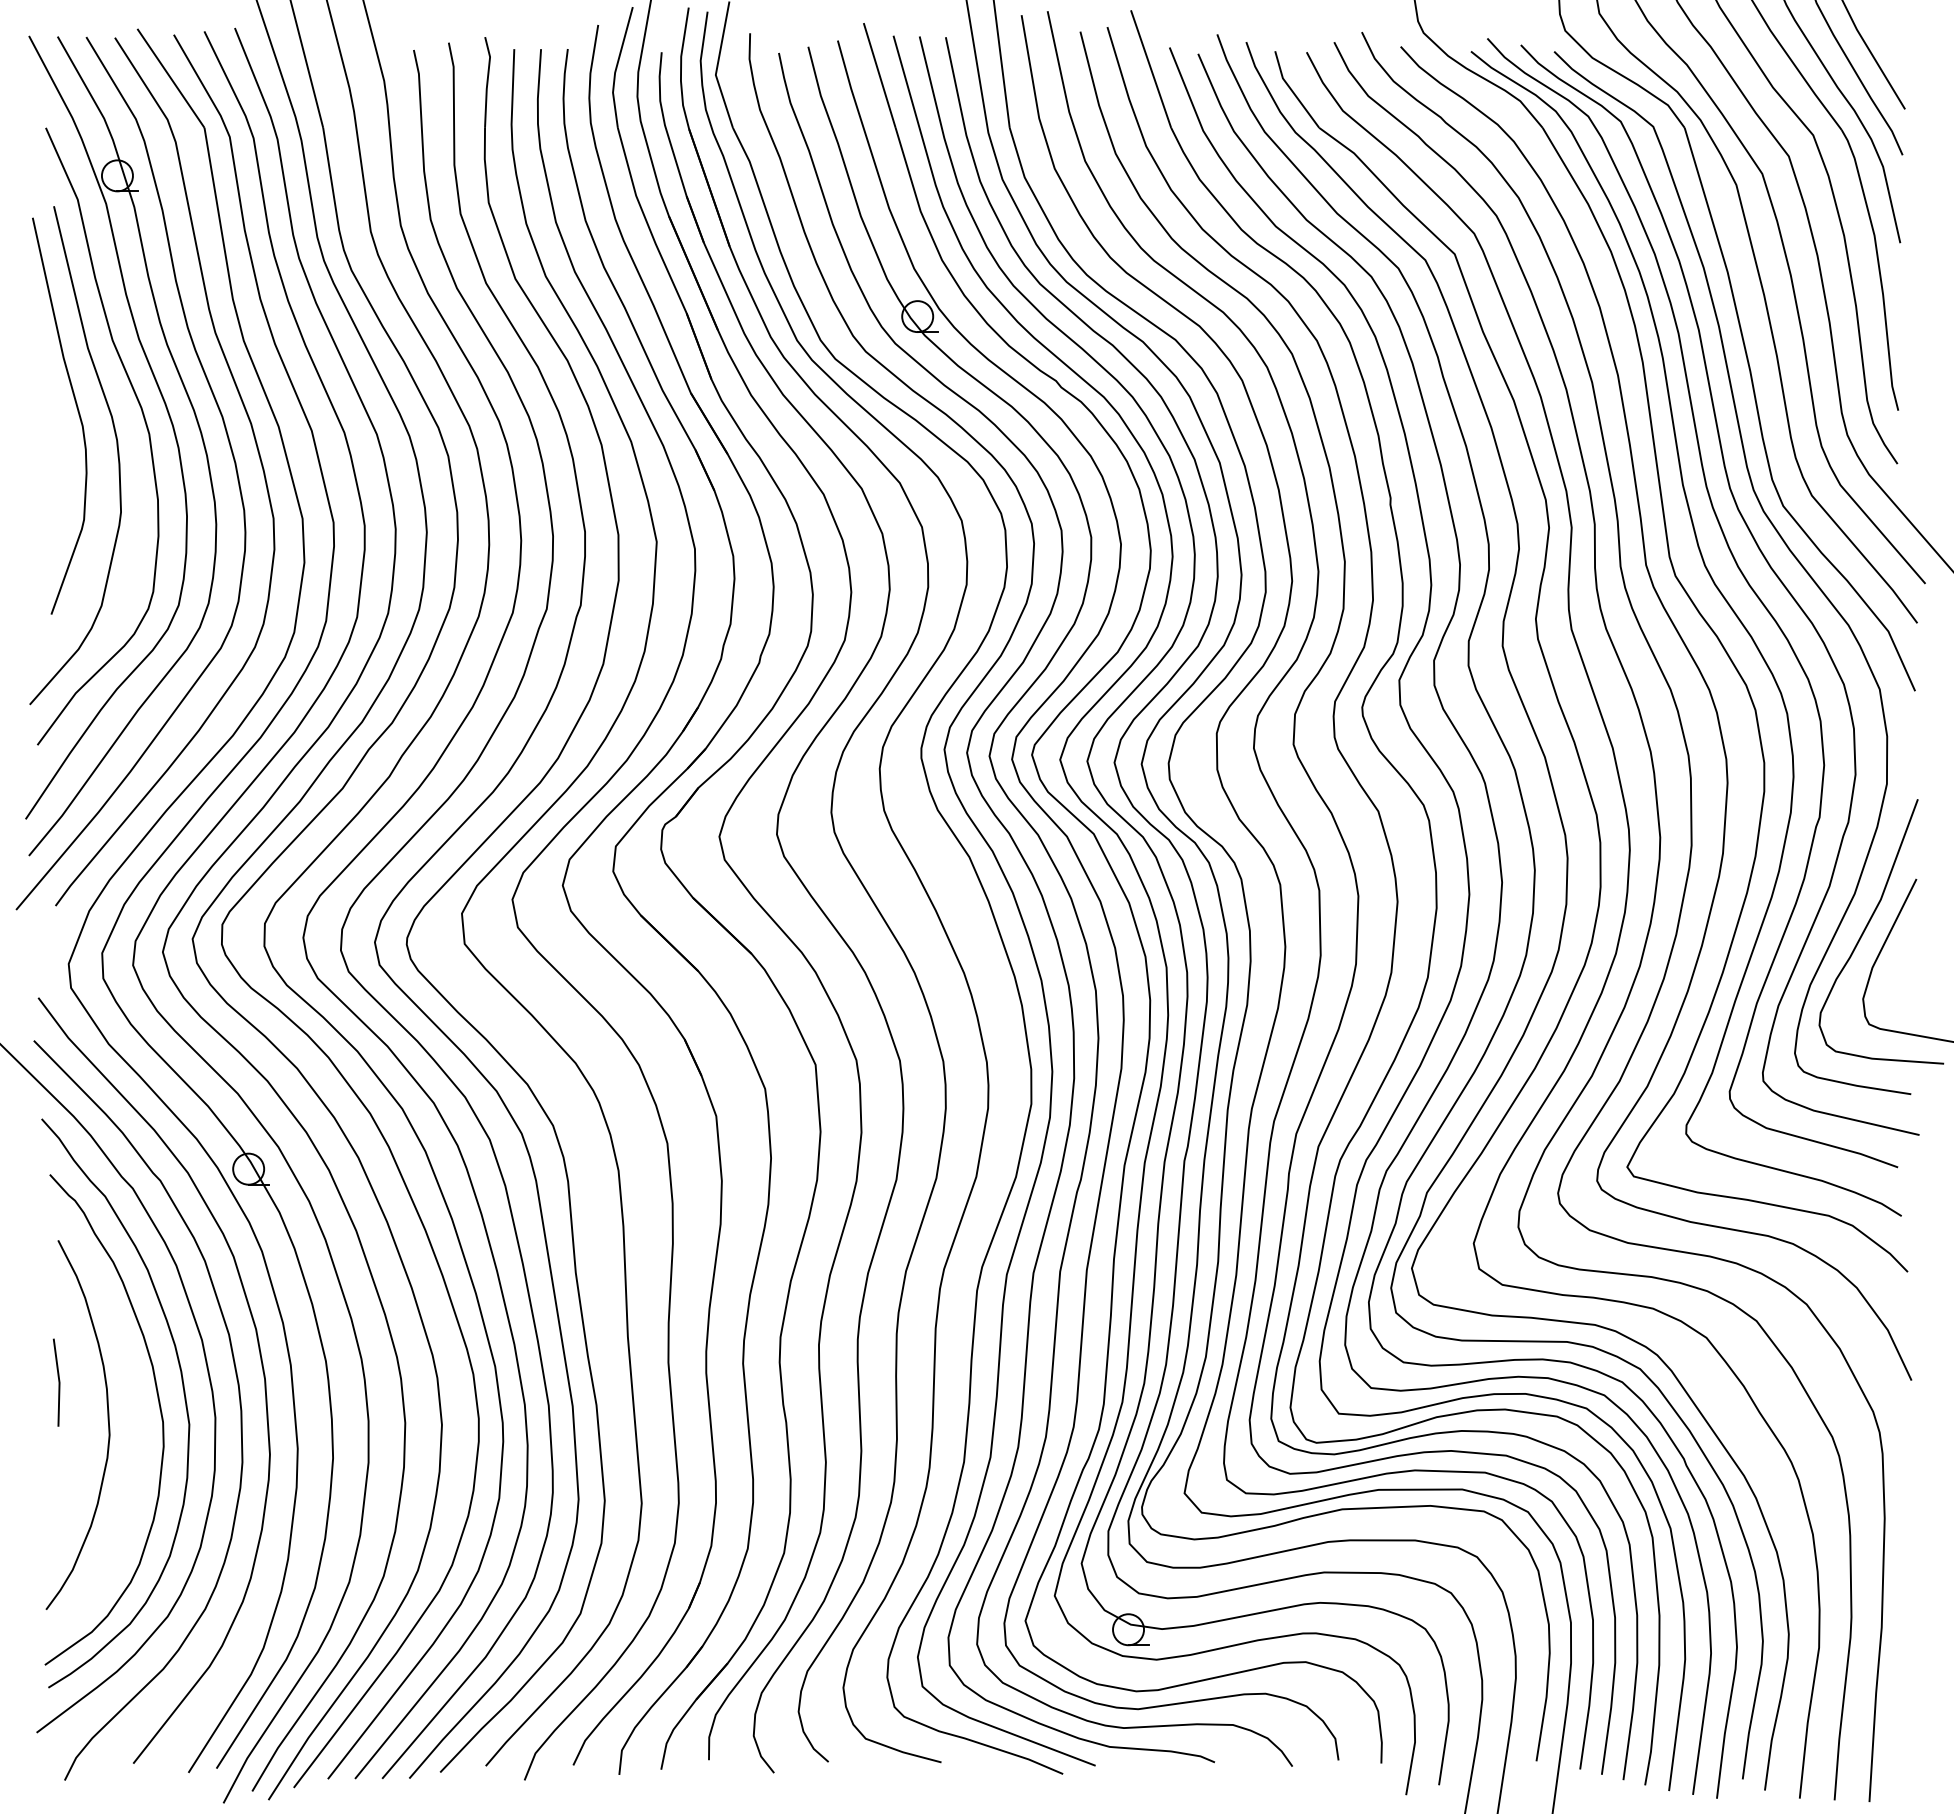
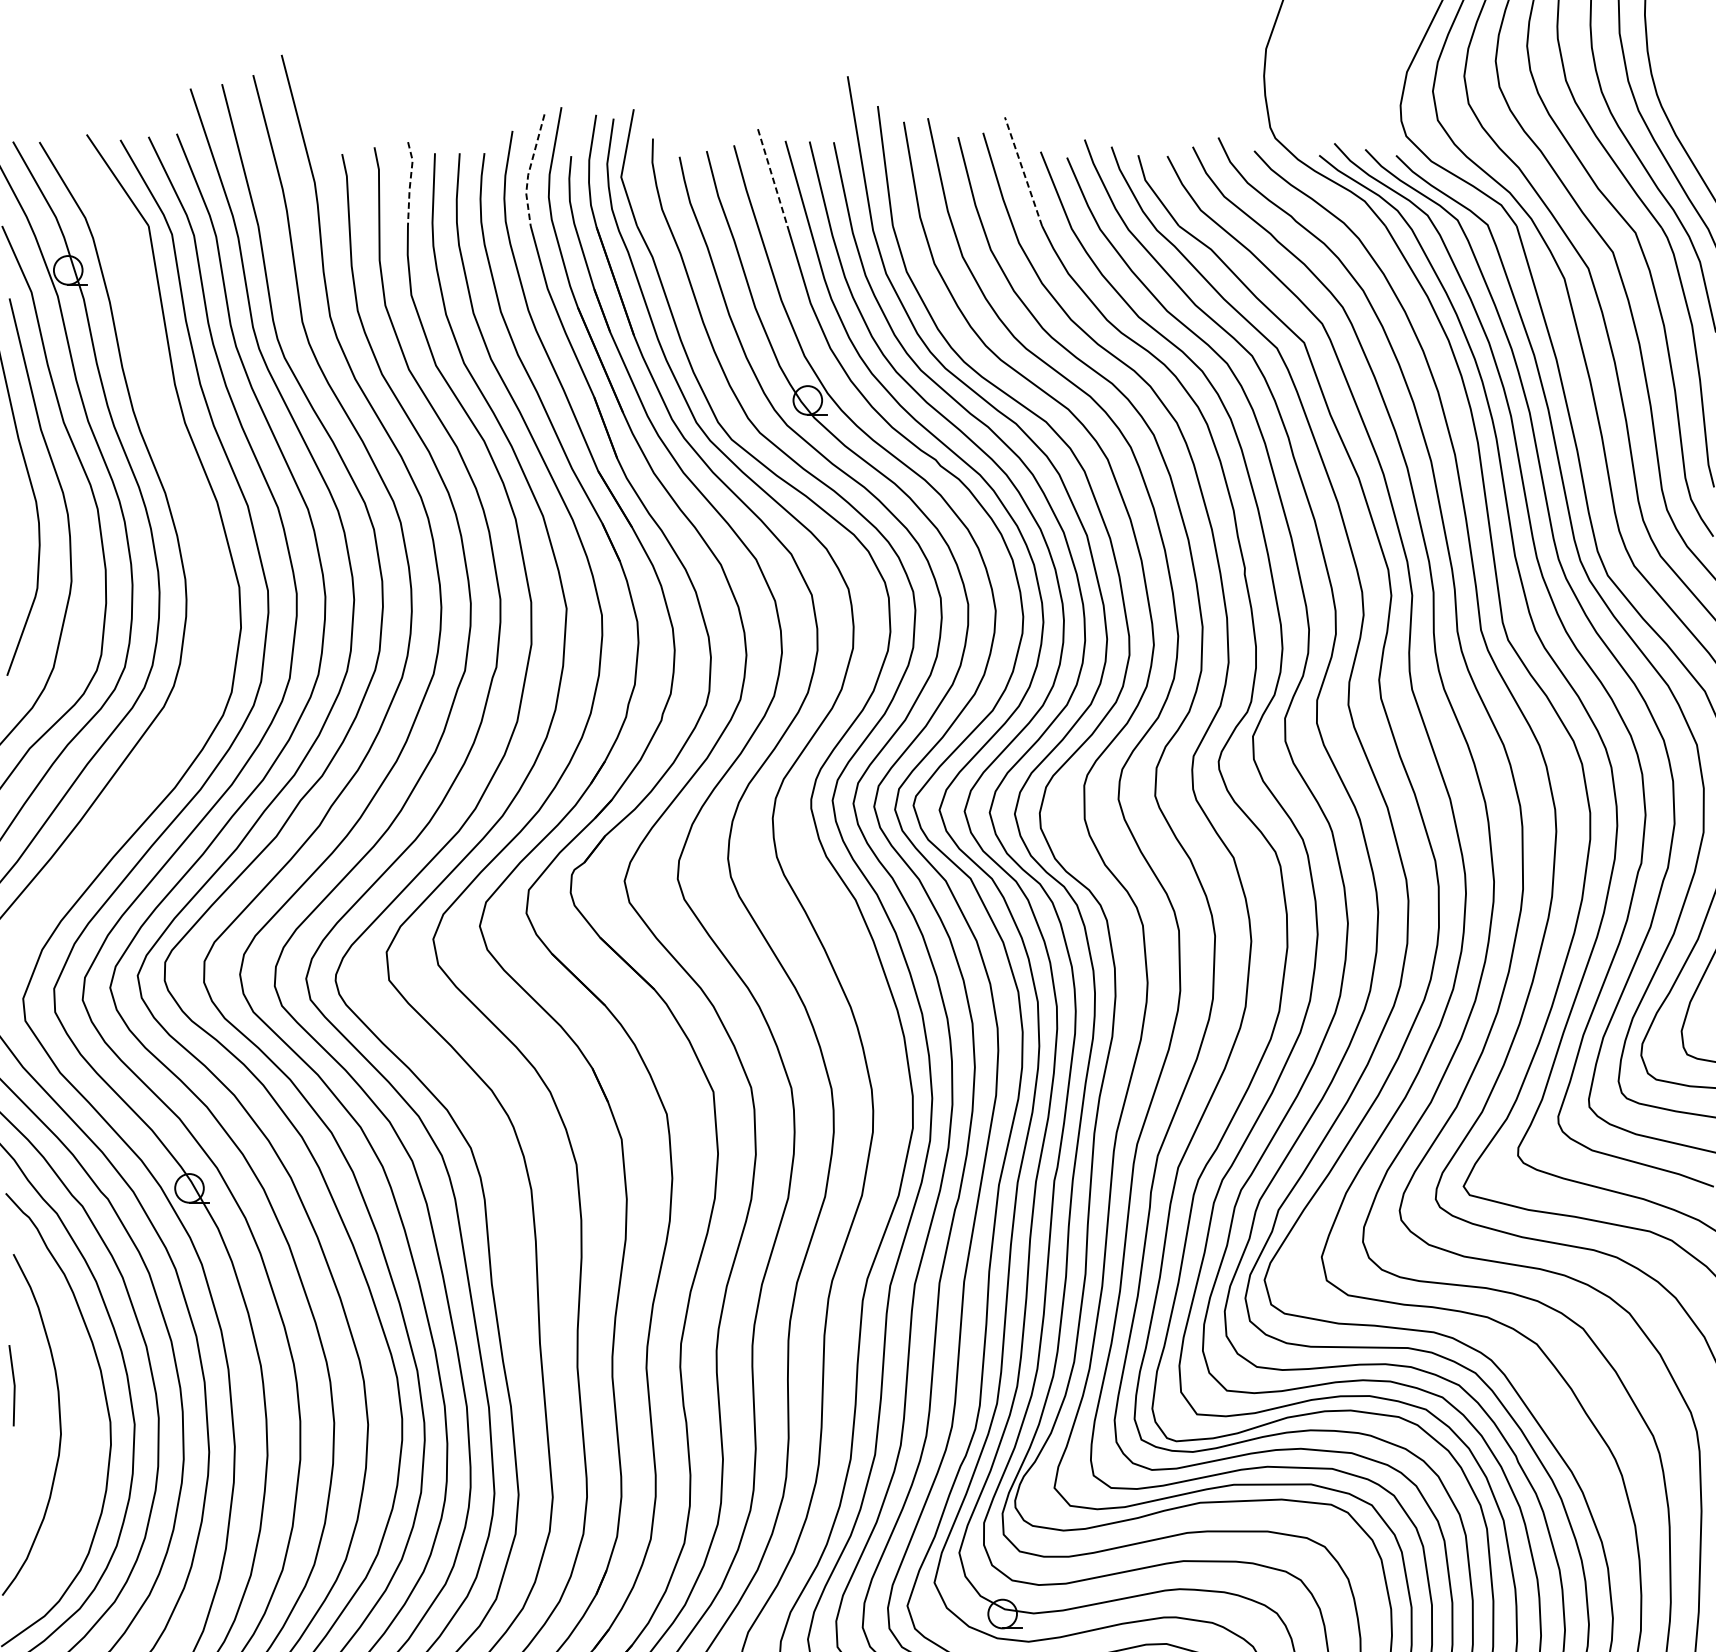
line: (616, 68) -> (529, 171), solid -> dashed
line: (1150, 68) -> (1022, 171), solid -> dashed
line: (879, 75) -> (772, 177), solid -> dashed
line: (487, 82) -> (410, 184), solid -> dashed
curve: (256, 448) -> (196, 522), removed

